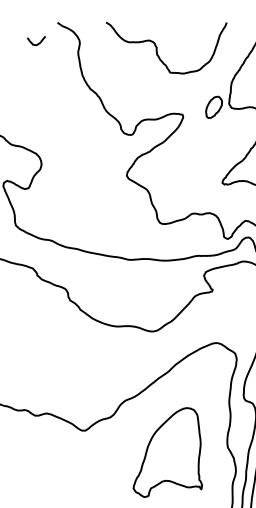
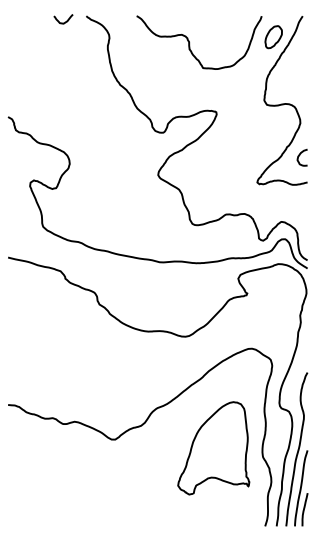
curve: (38, 43) -> (65, 21), moved
part: (213, 107) -> (273, 37), moved
part: (167, 452) -> (213, 448), moved

